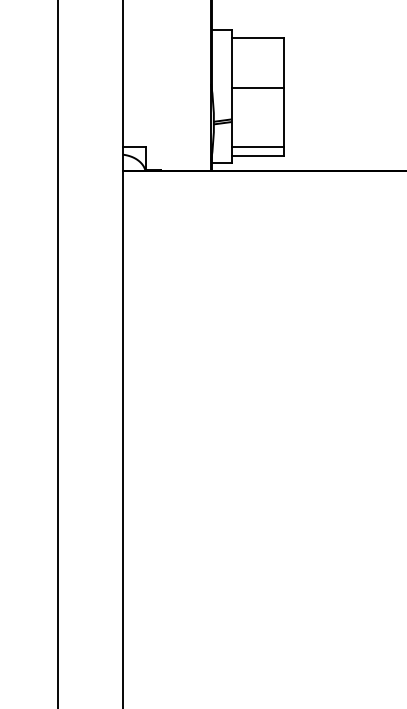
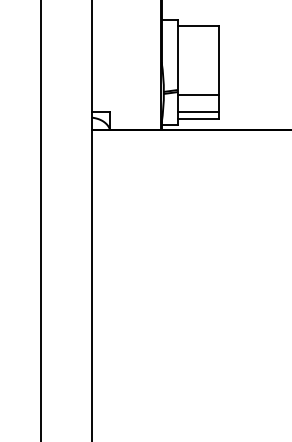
line: (257, 88) -> (198, 94), moved

